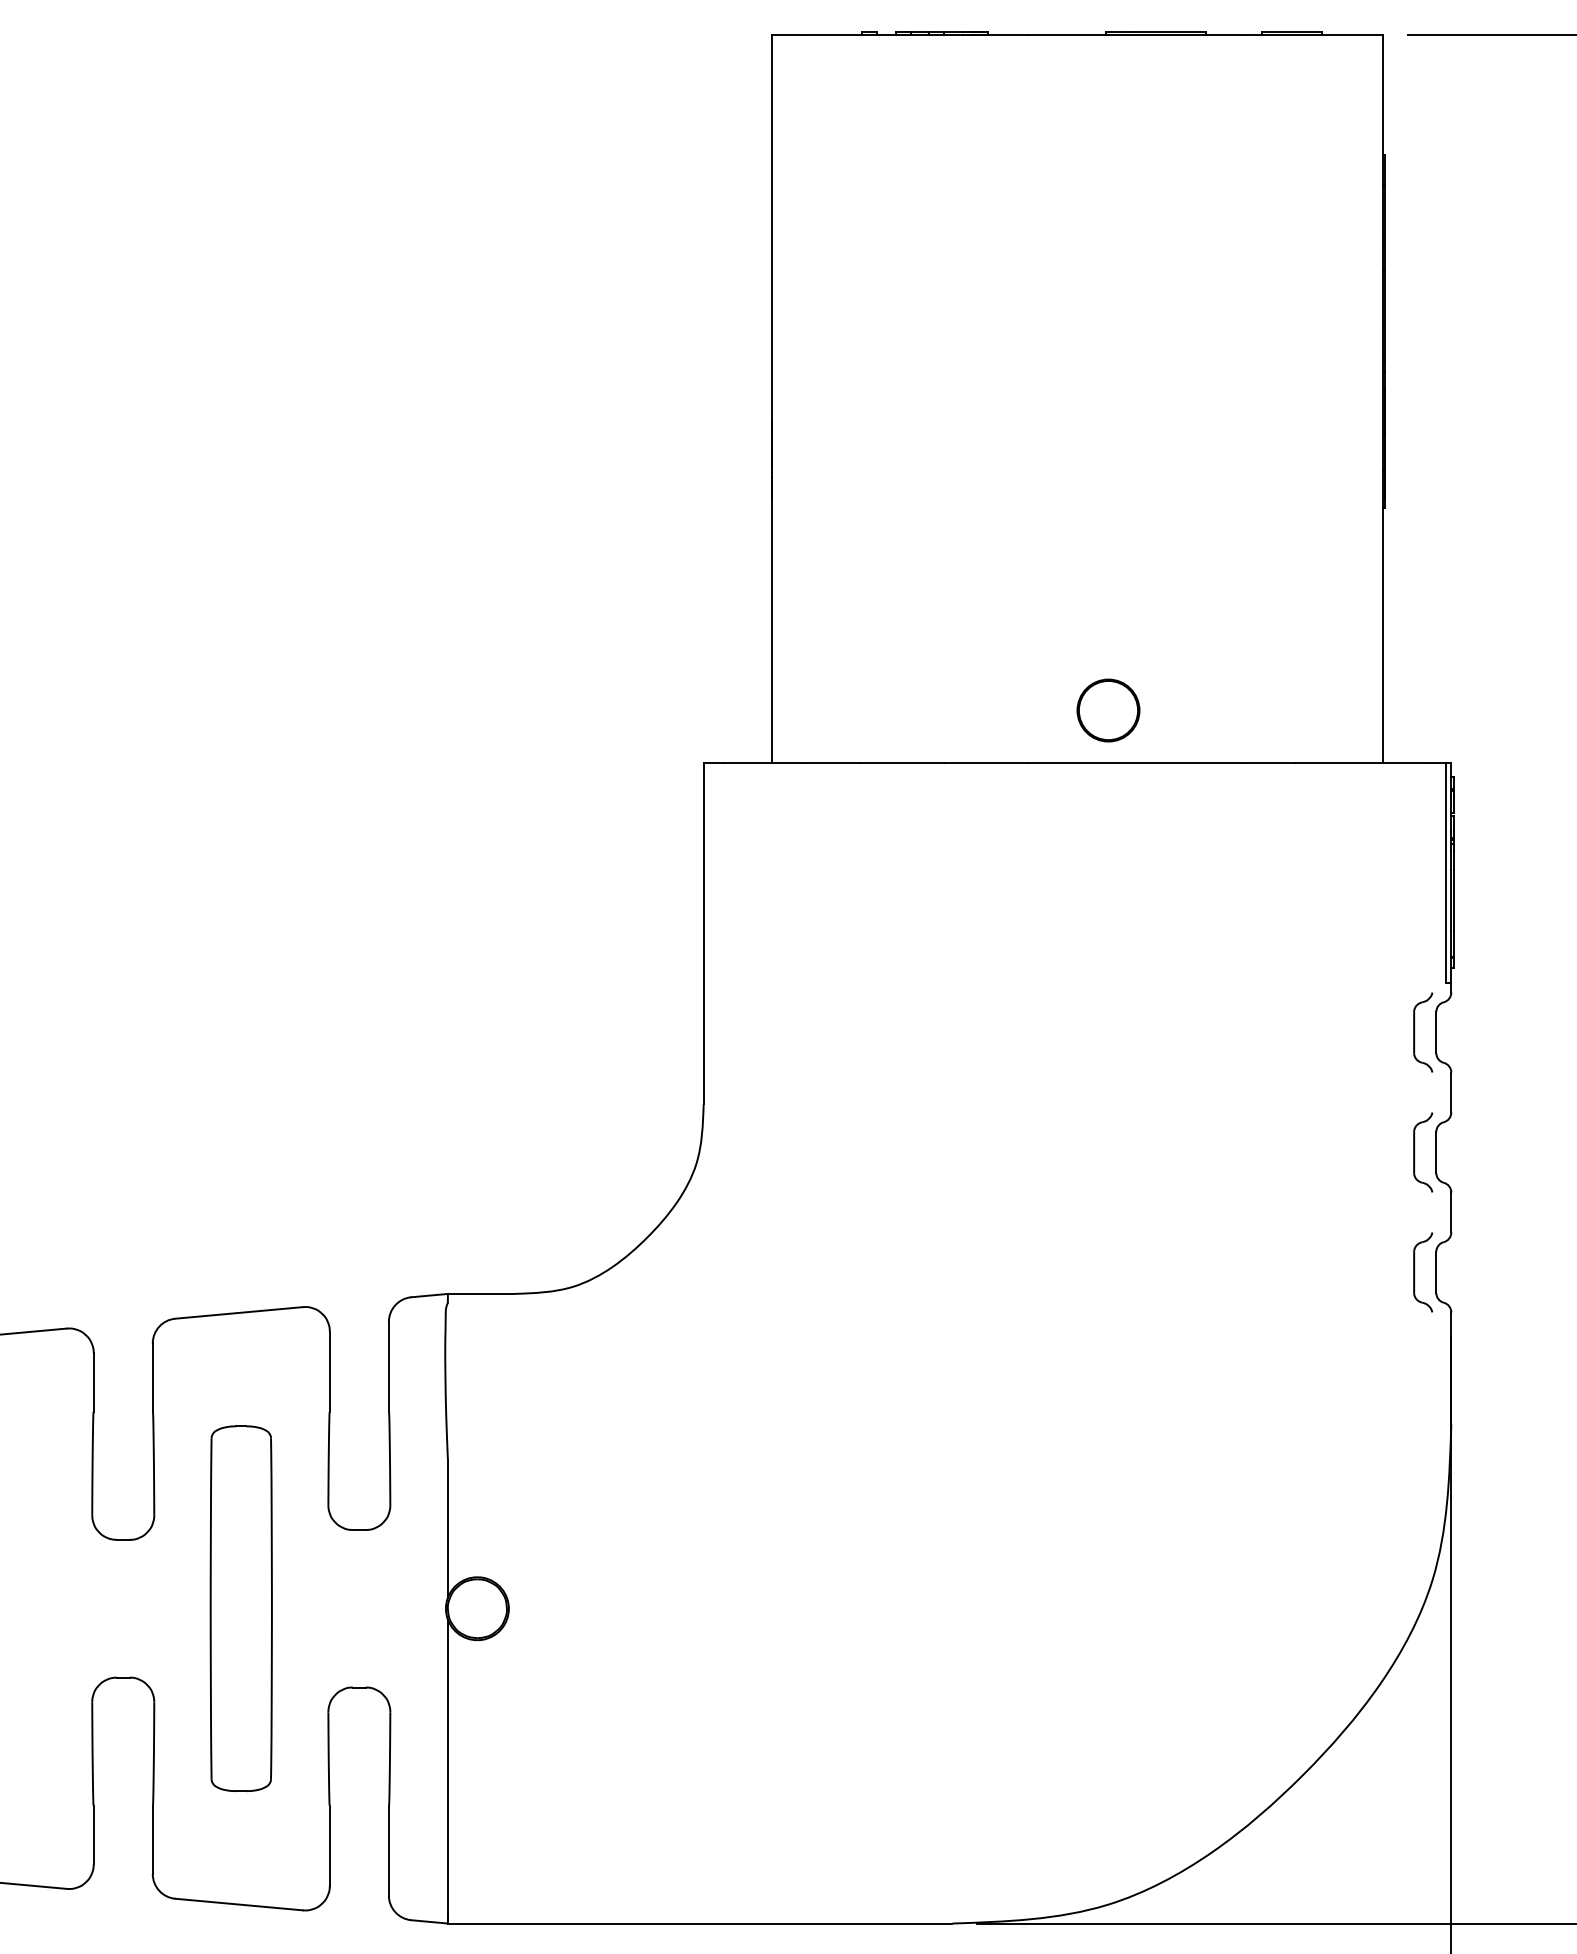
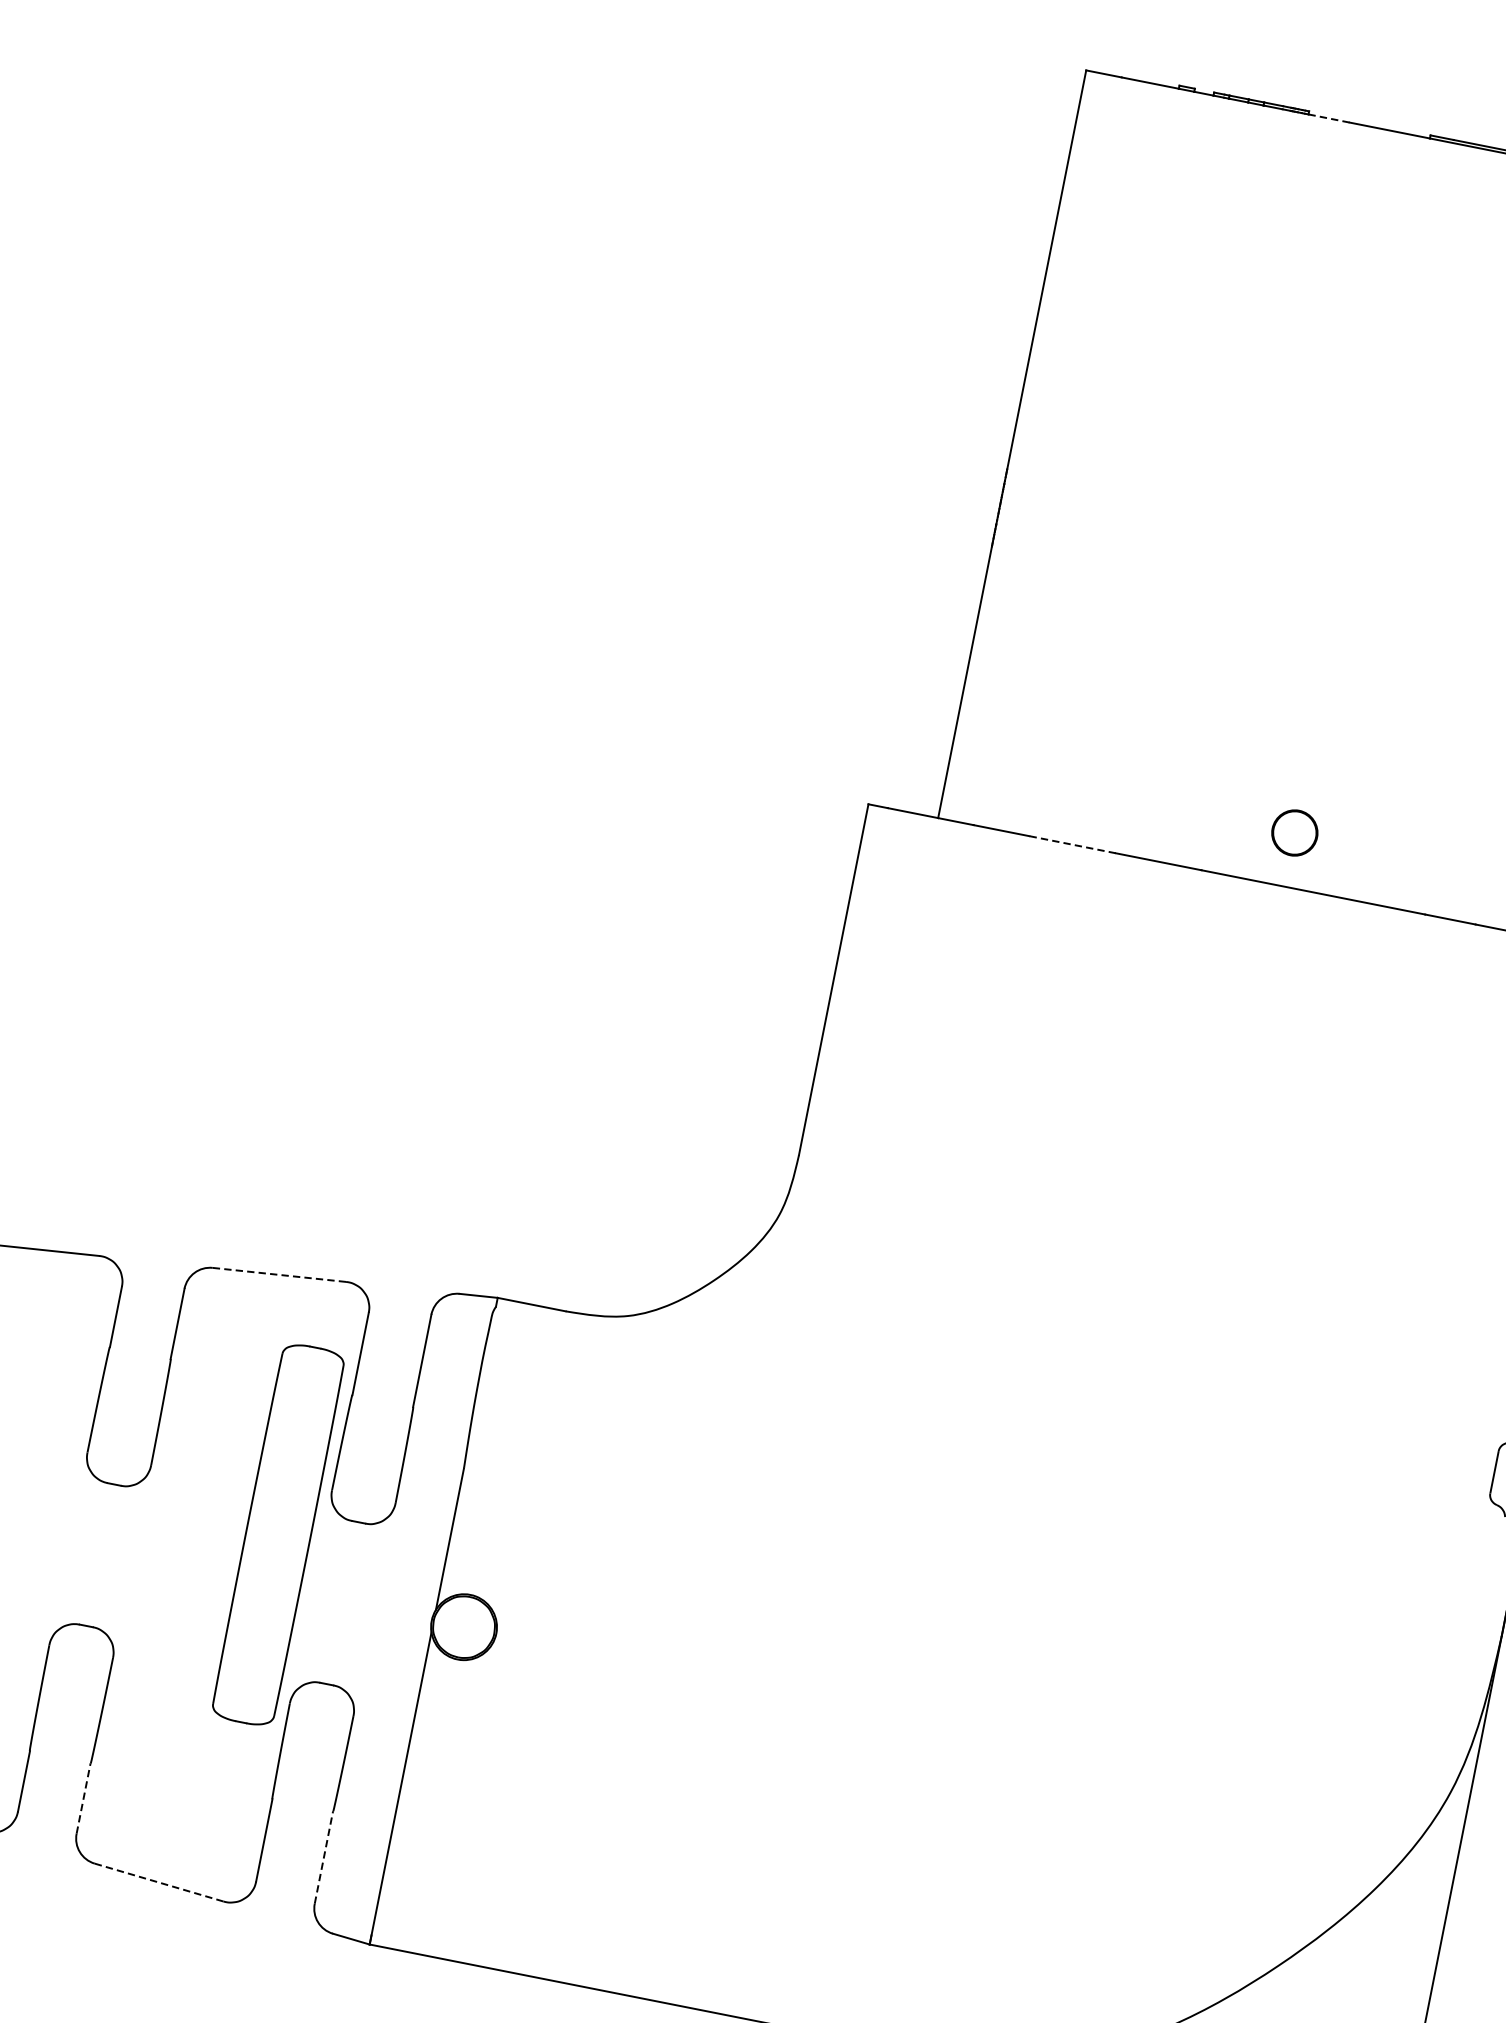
line: (1008, 34) -> (1329, 118), solid -> dashed
part: (1108, 710) -> (1294, 832), size x0.7
line: (901, 762) -> (1071, 844), solid -> dashed
line: (238, 1312) -> (278, 1274), solid -> dashed
part: (240, 1608) -> (277, 1534), moved
line: (152, 1839) -> (83, 1798), solid -> dashed
line: (388, 1850) -> (323, 1857), solid -> dashed
line: (239, 1904) -> (159, 1882), solid -> dashed

